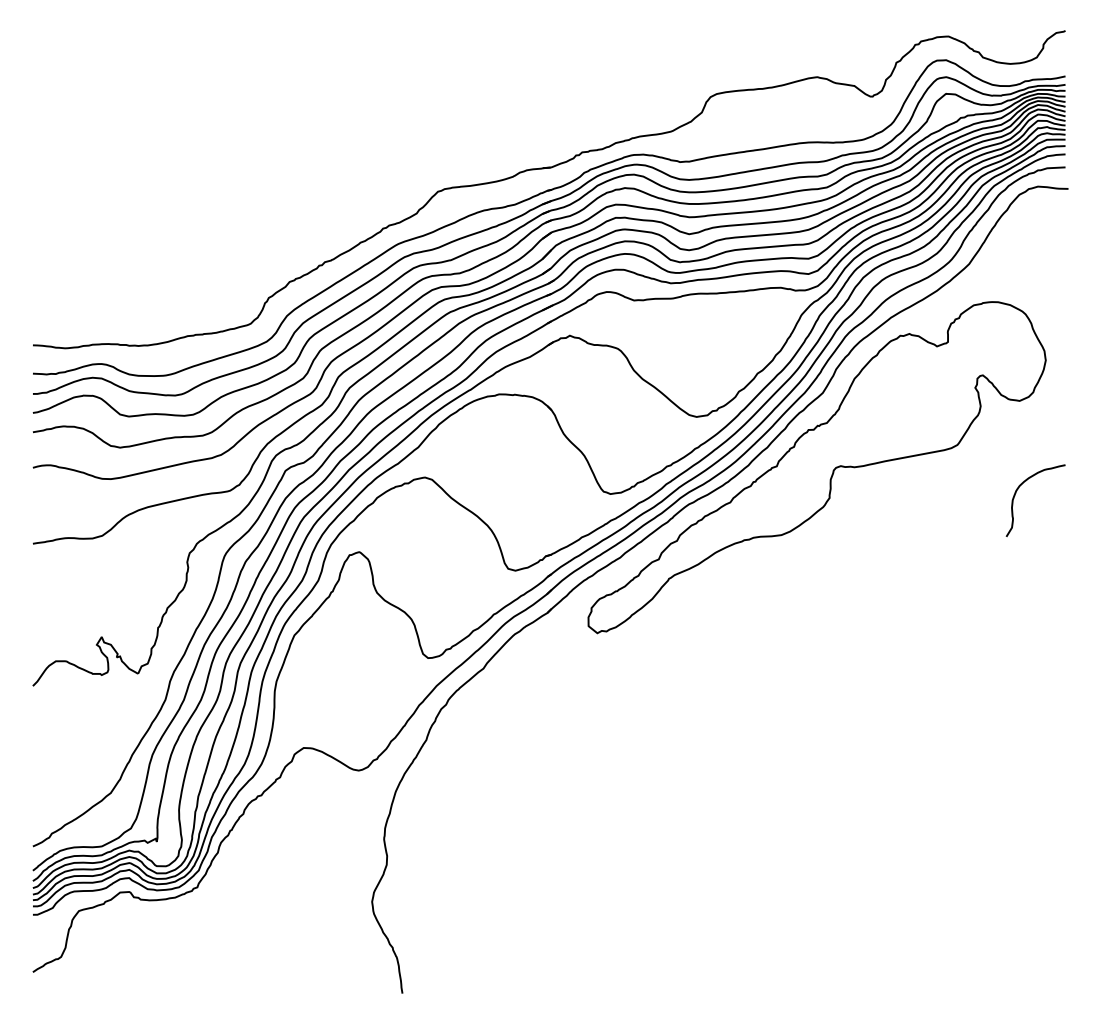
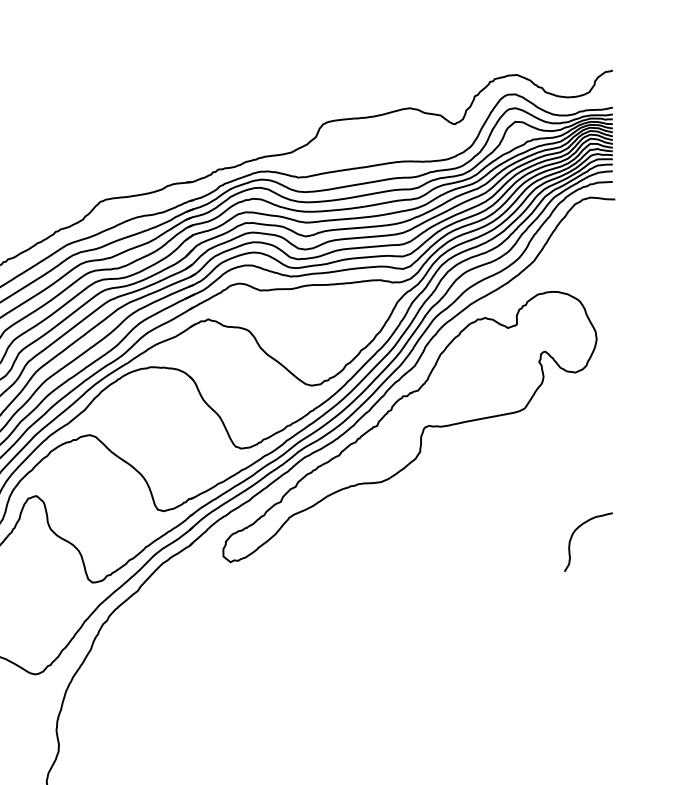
curve: (1018, 489) -> (574, 533), moved

